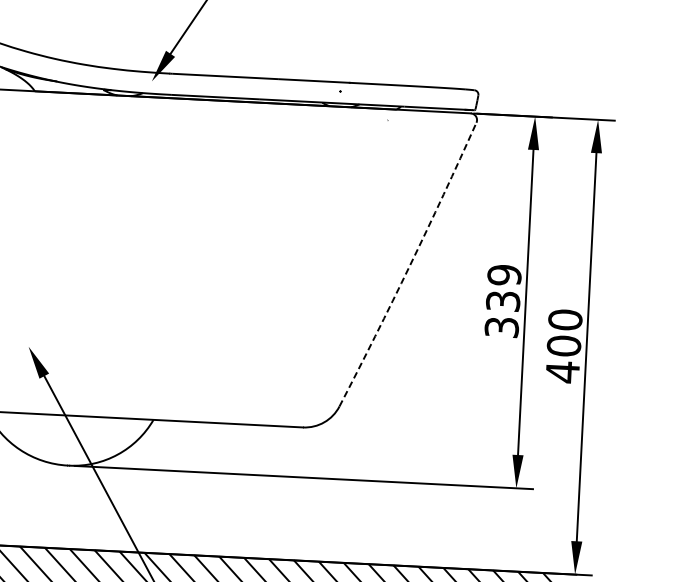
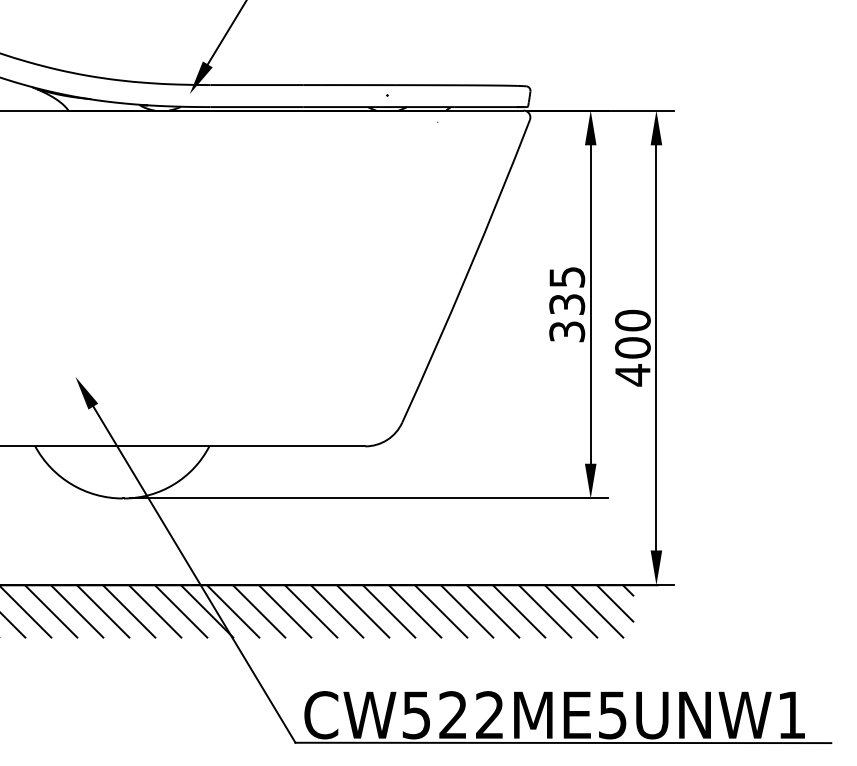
arc: (410, 265) -> (468, 272), dashed -> solid
text: (503, 275) -> (566, 277), 339 -> 335

